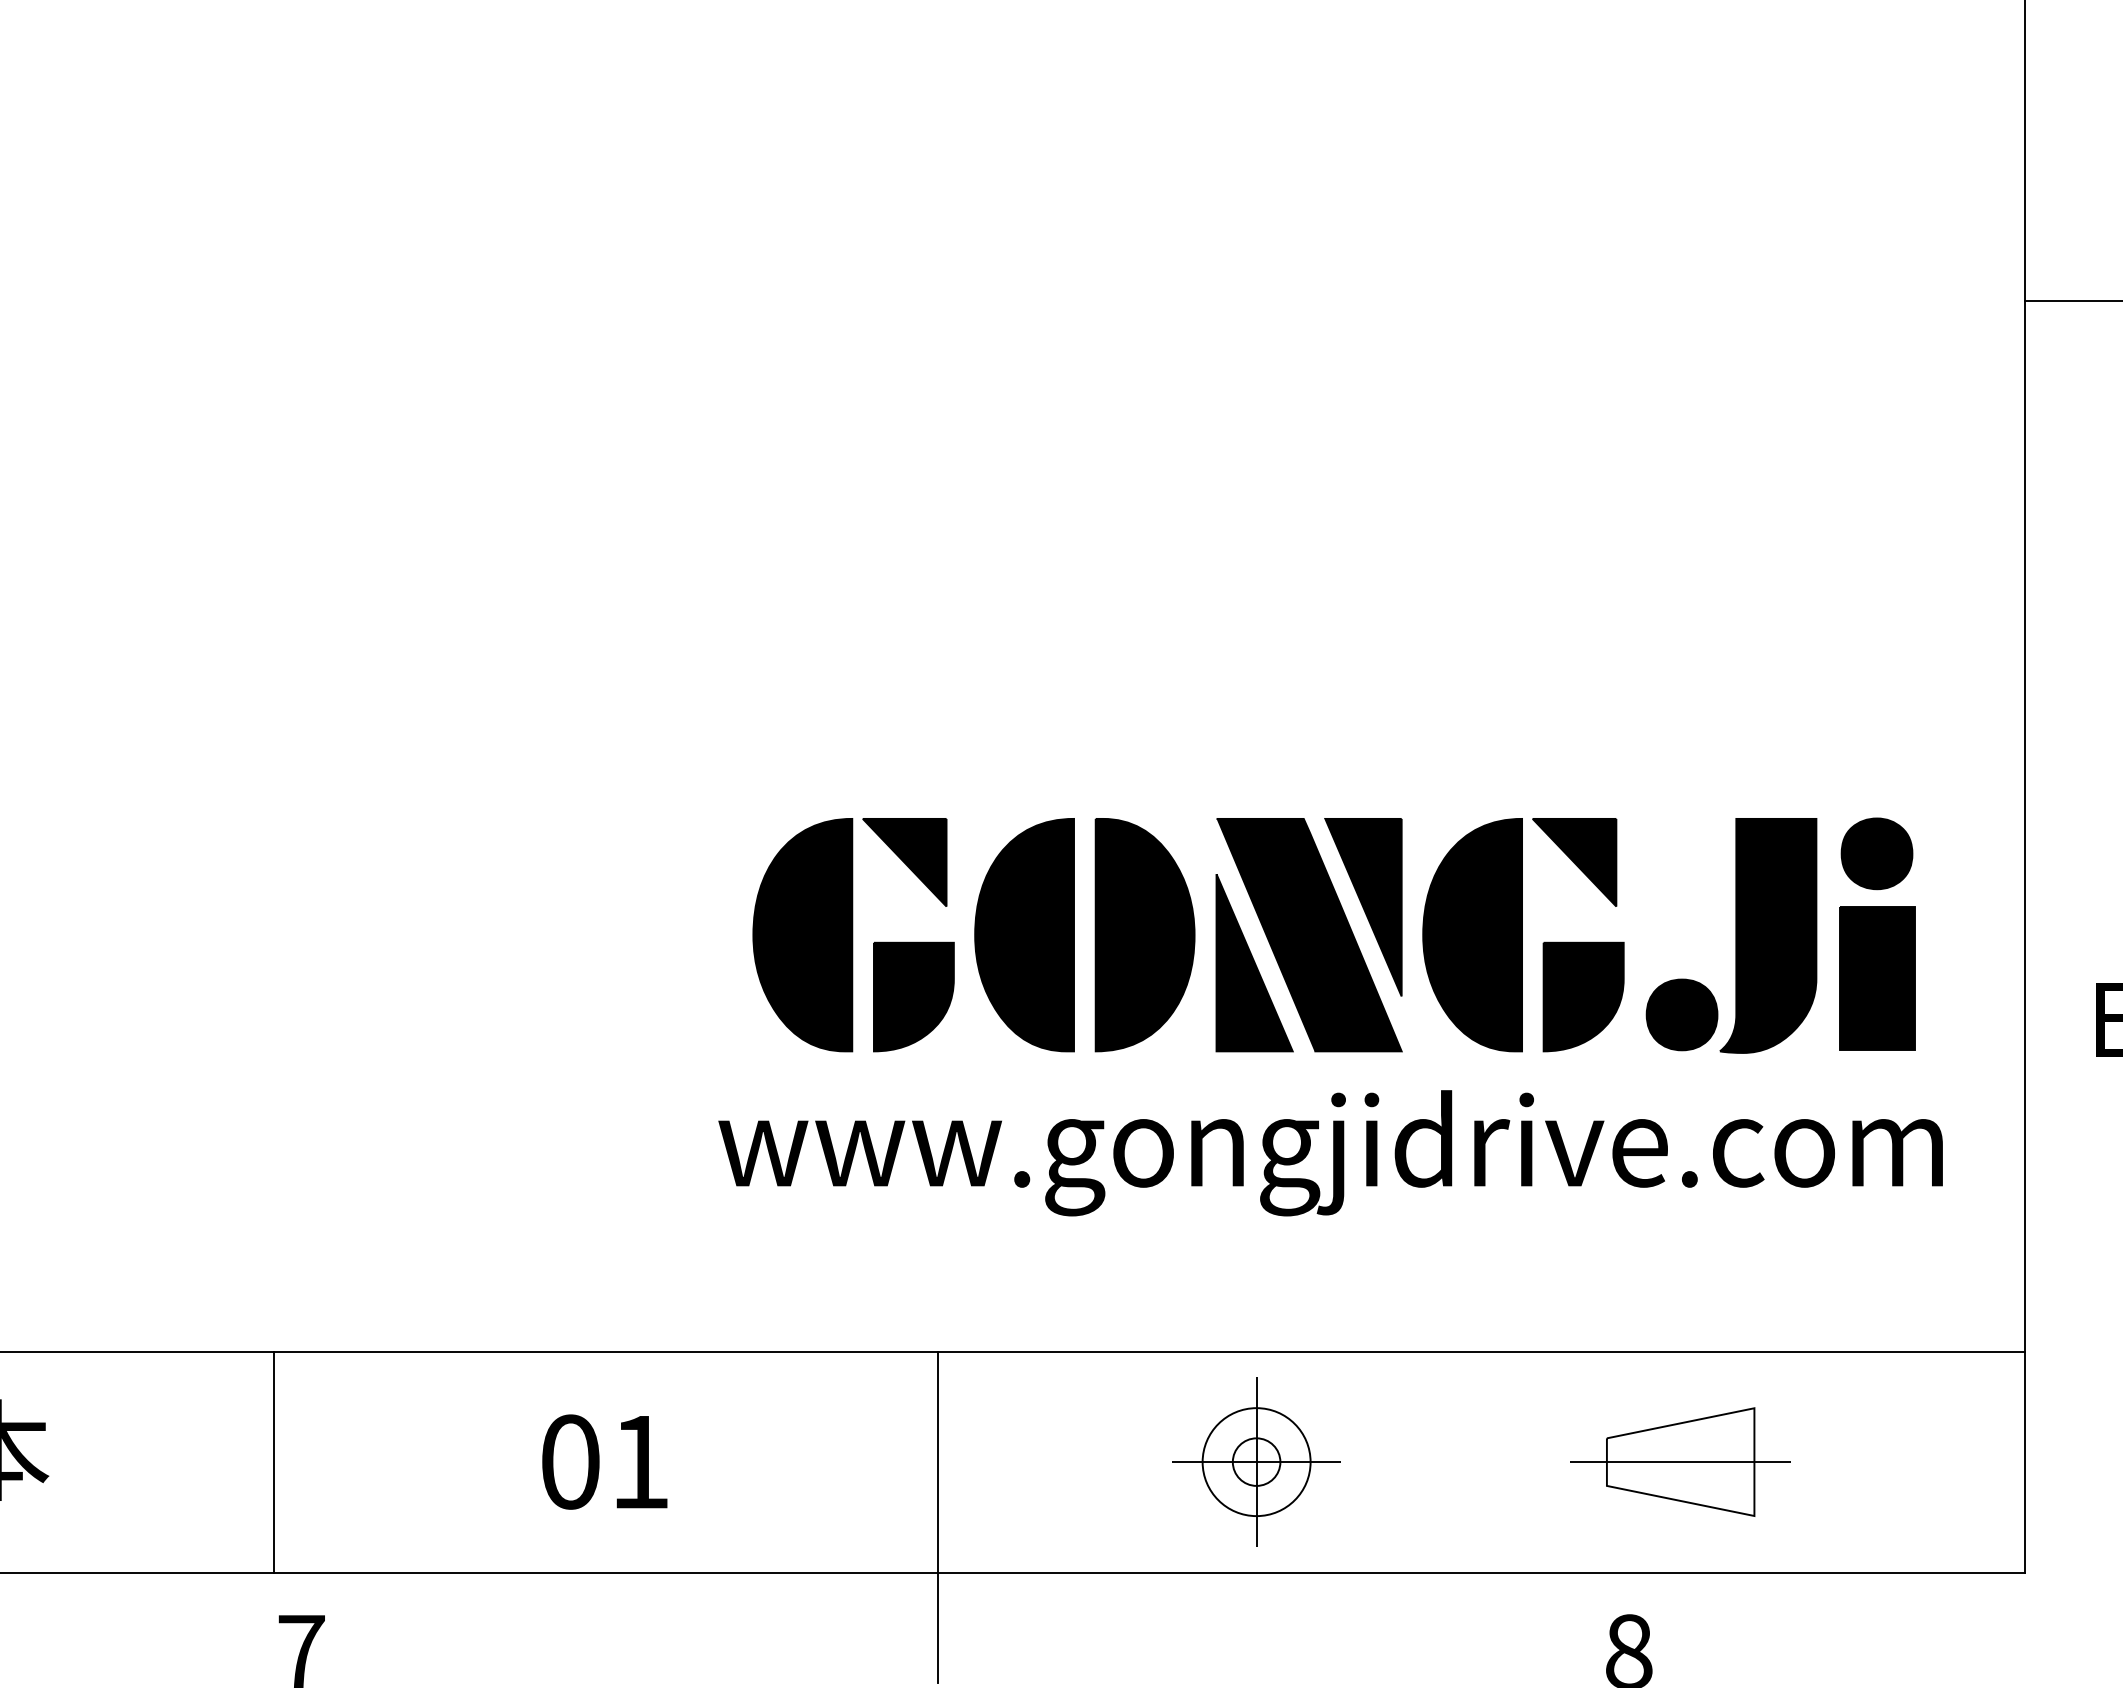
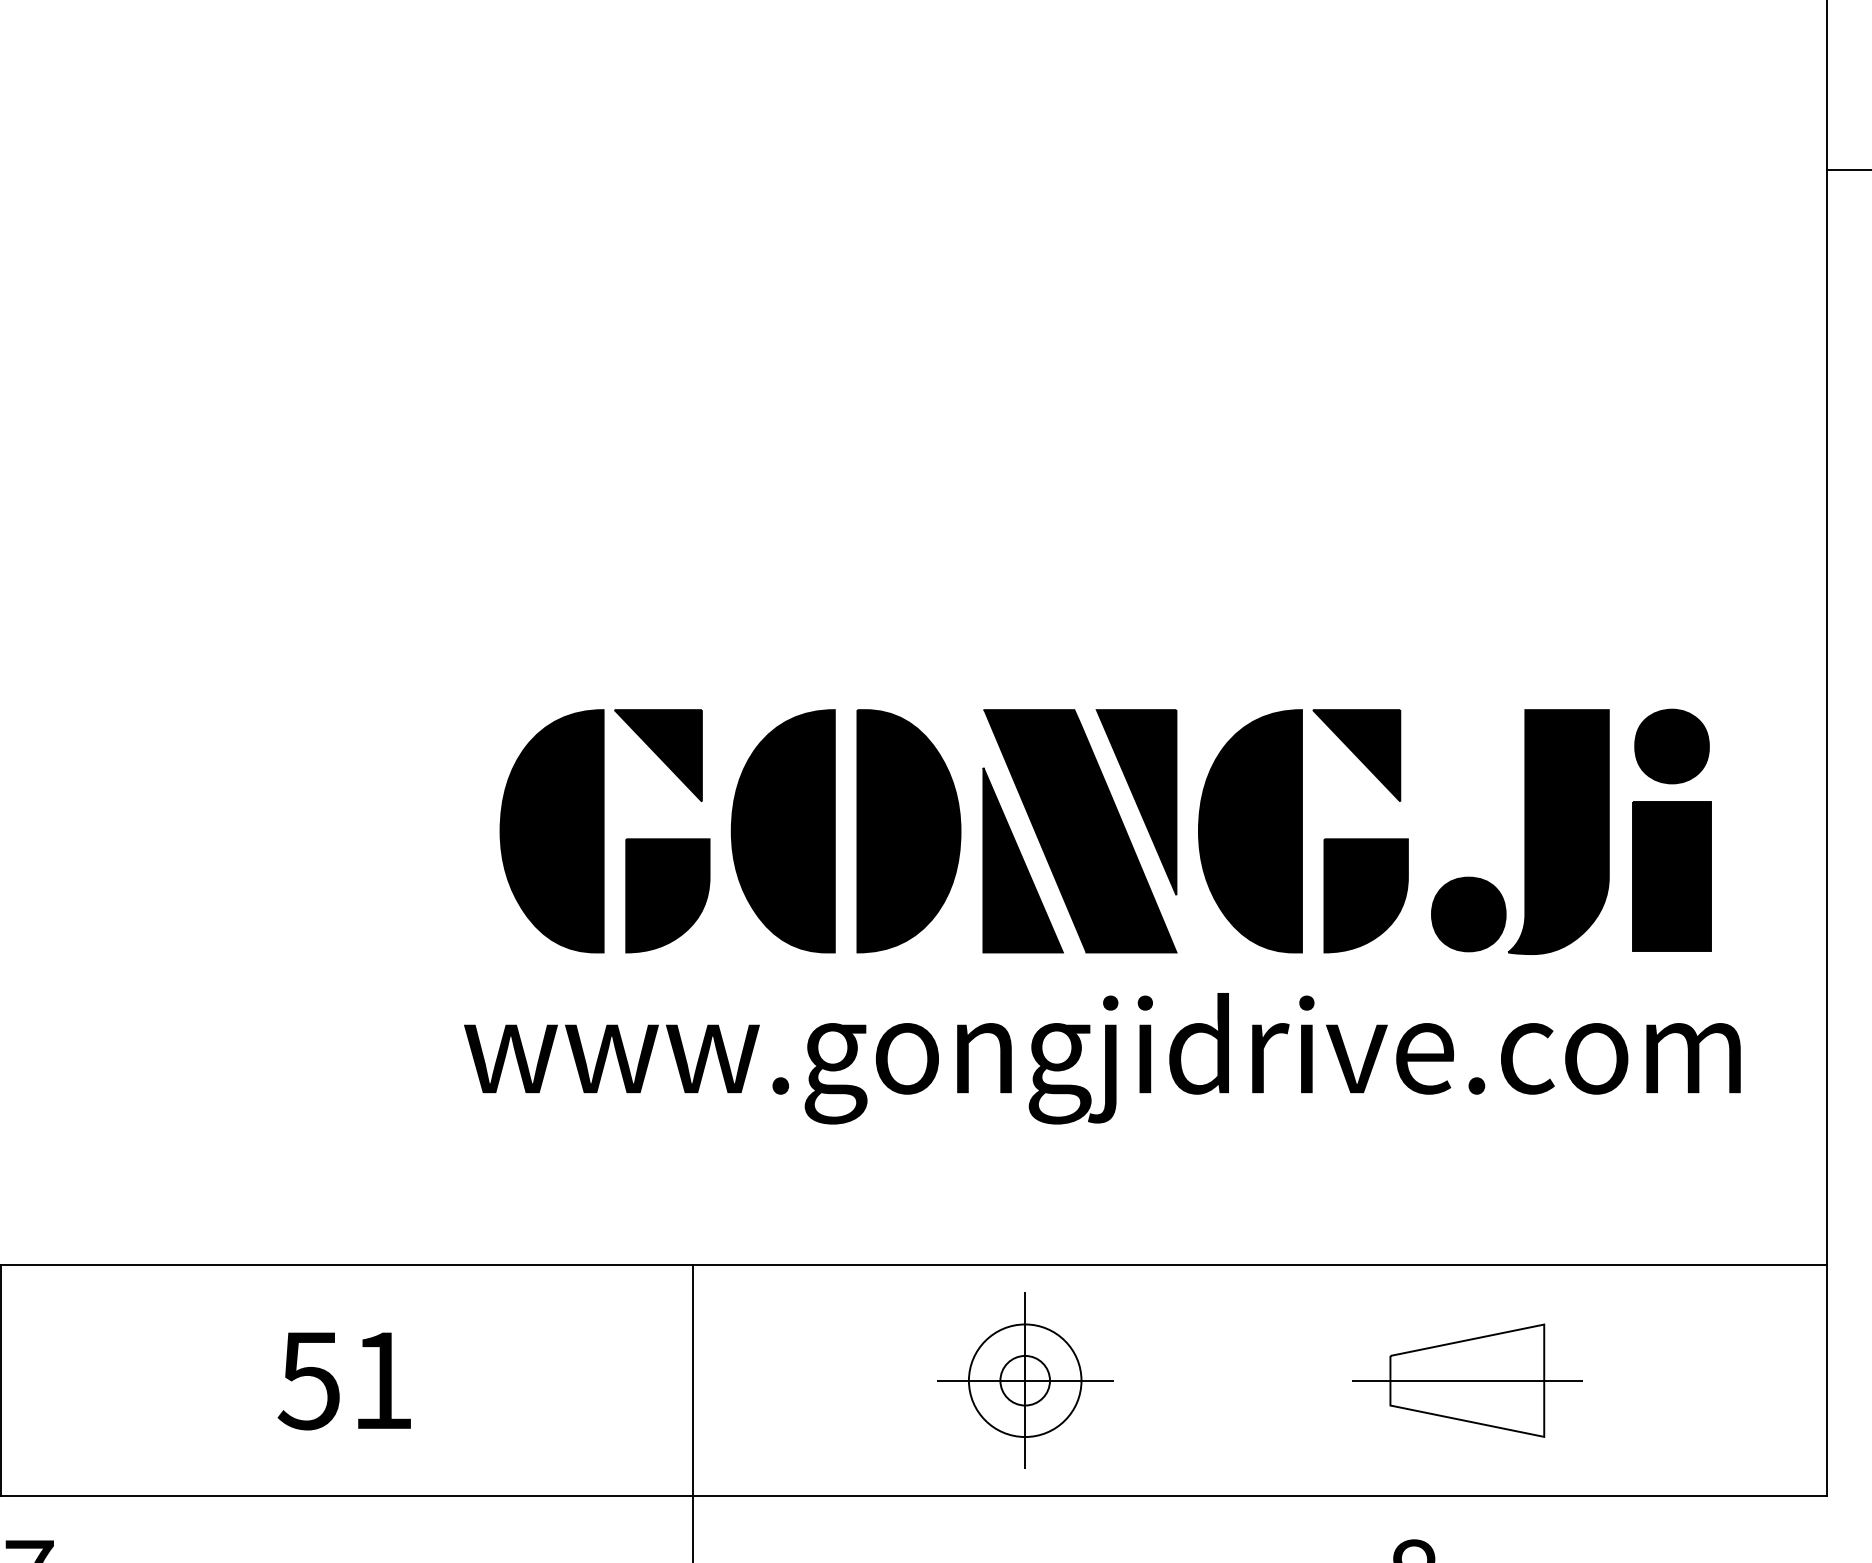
text: (569, 1461) -> (308, 1380), 01 -> 51

